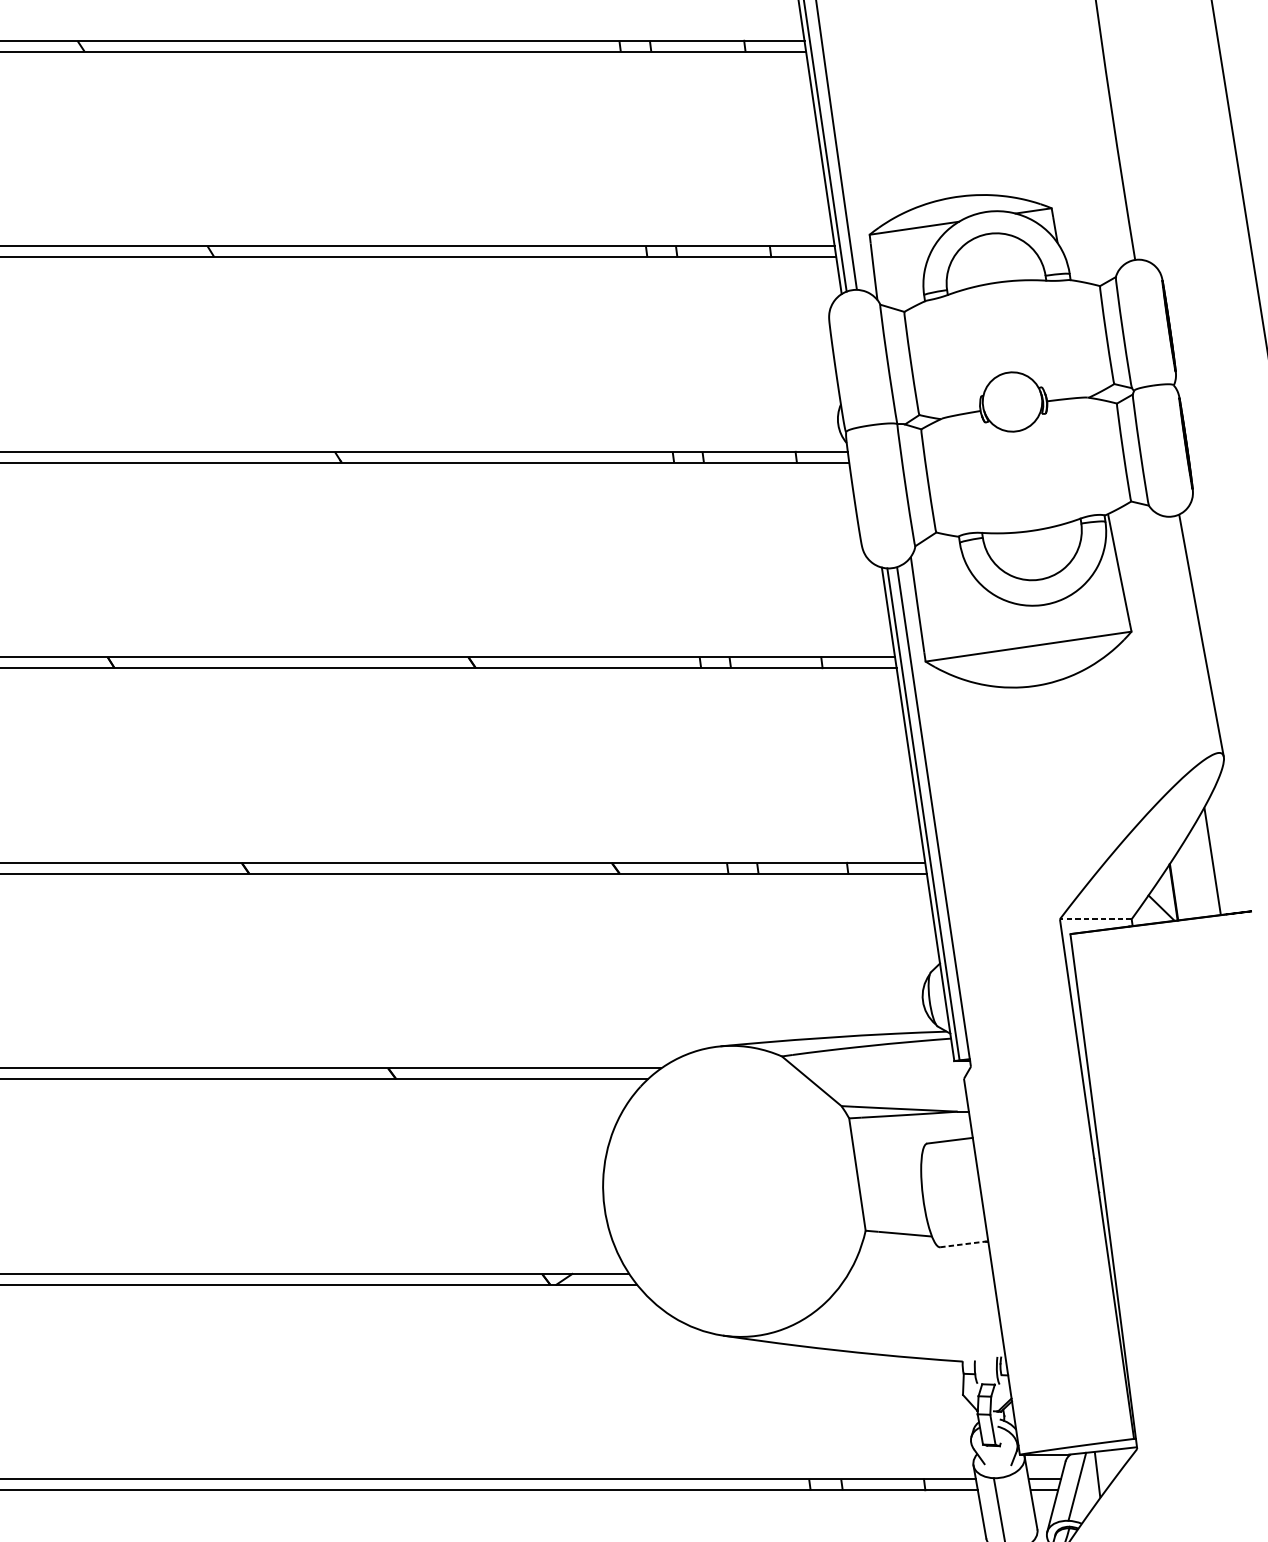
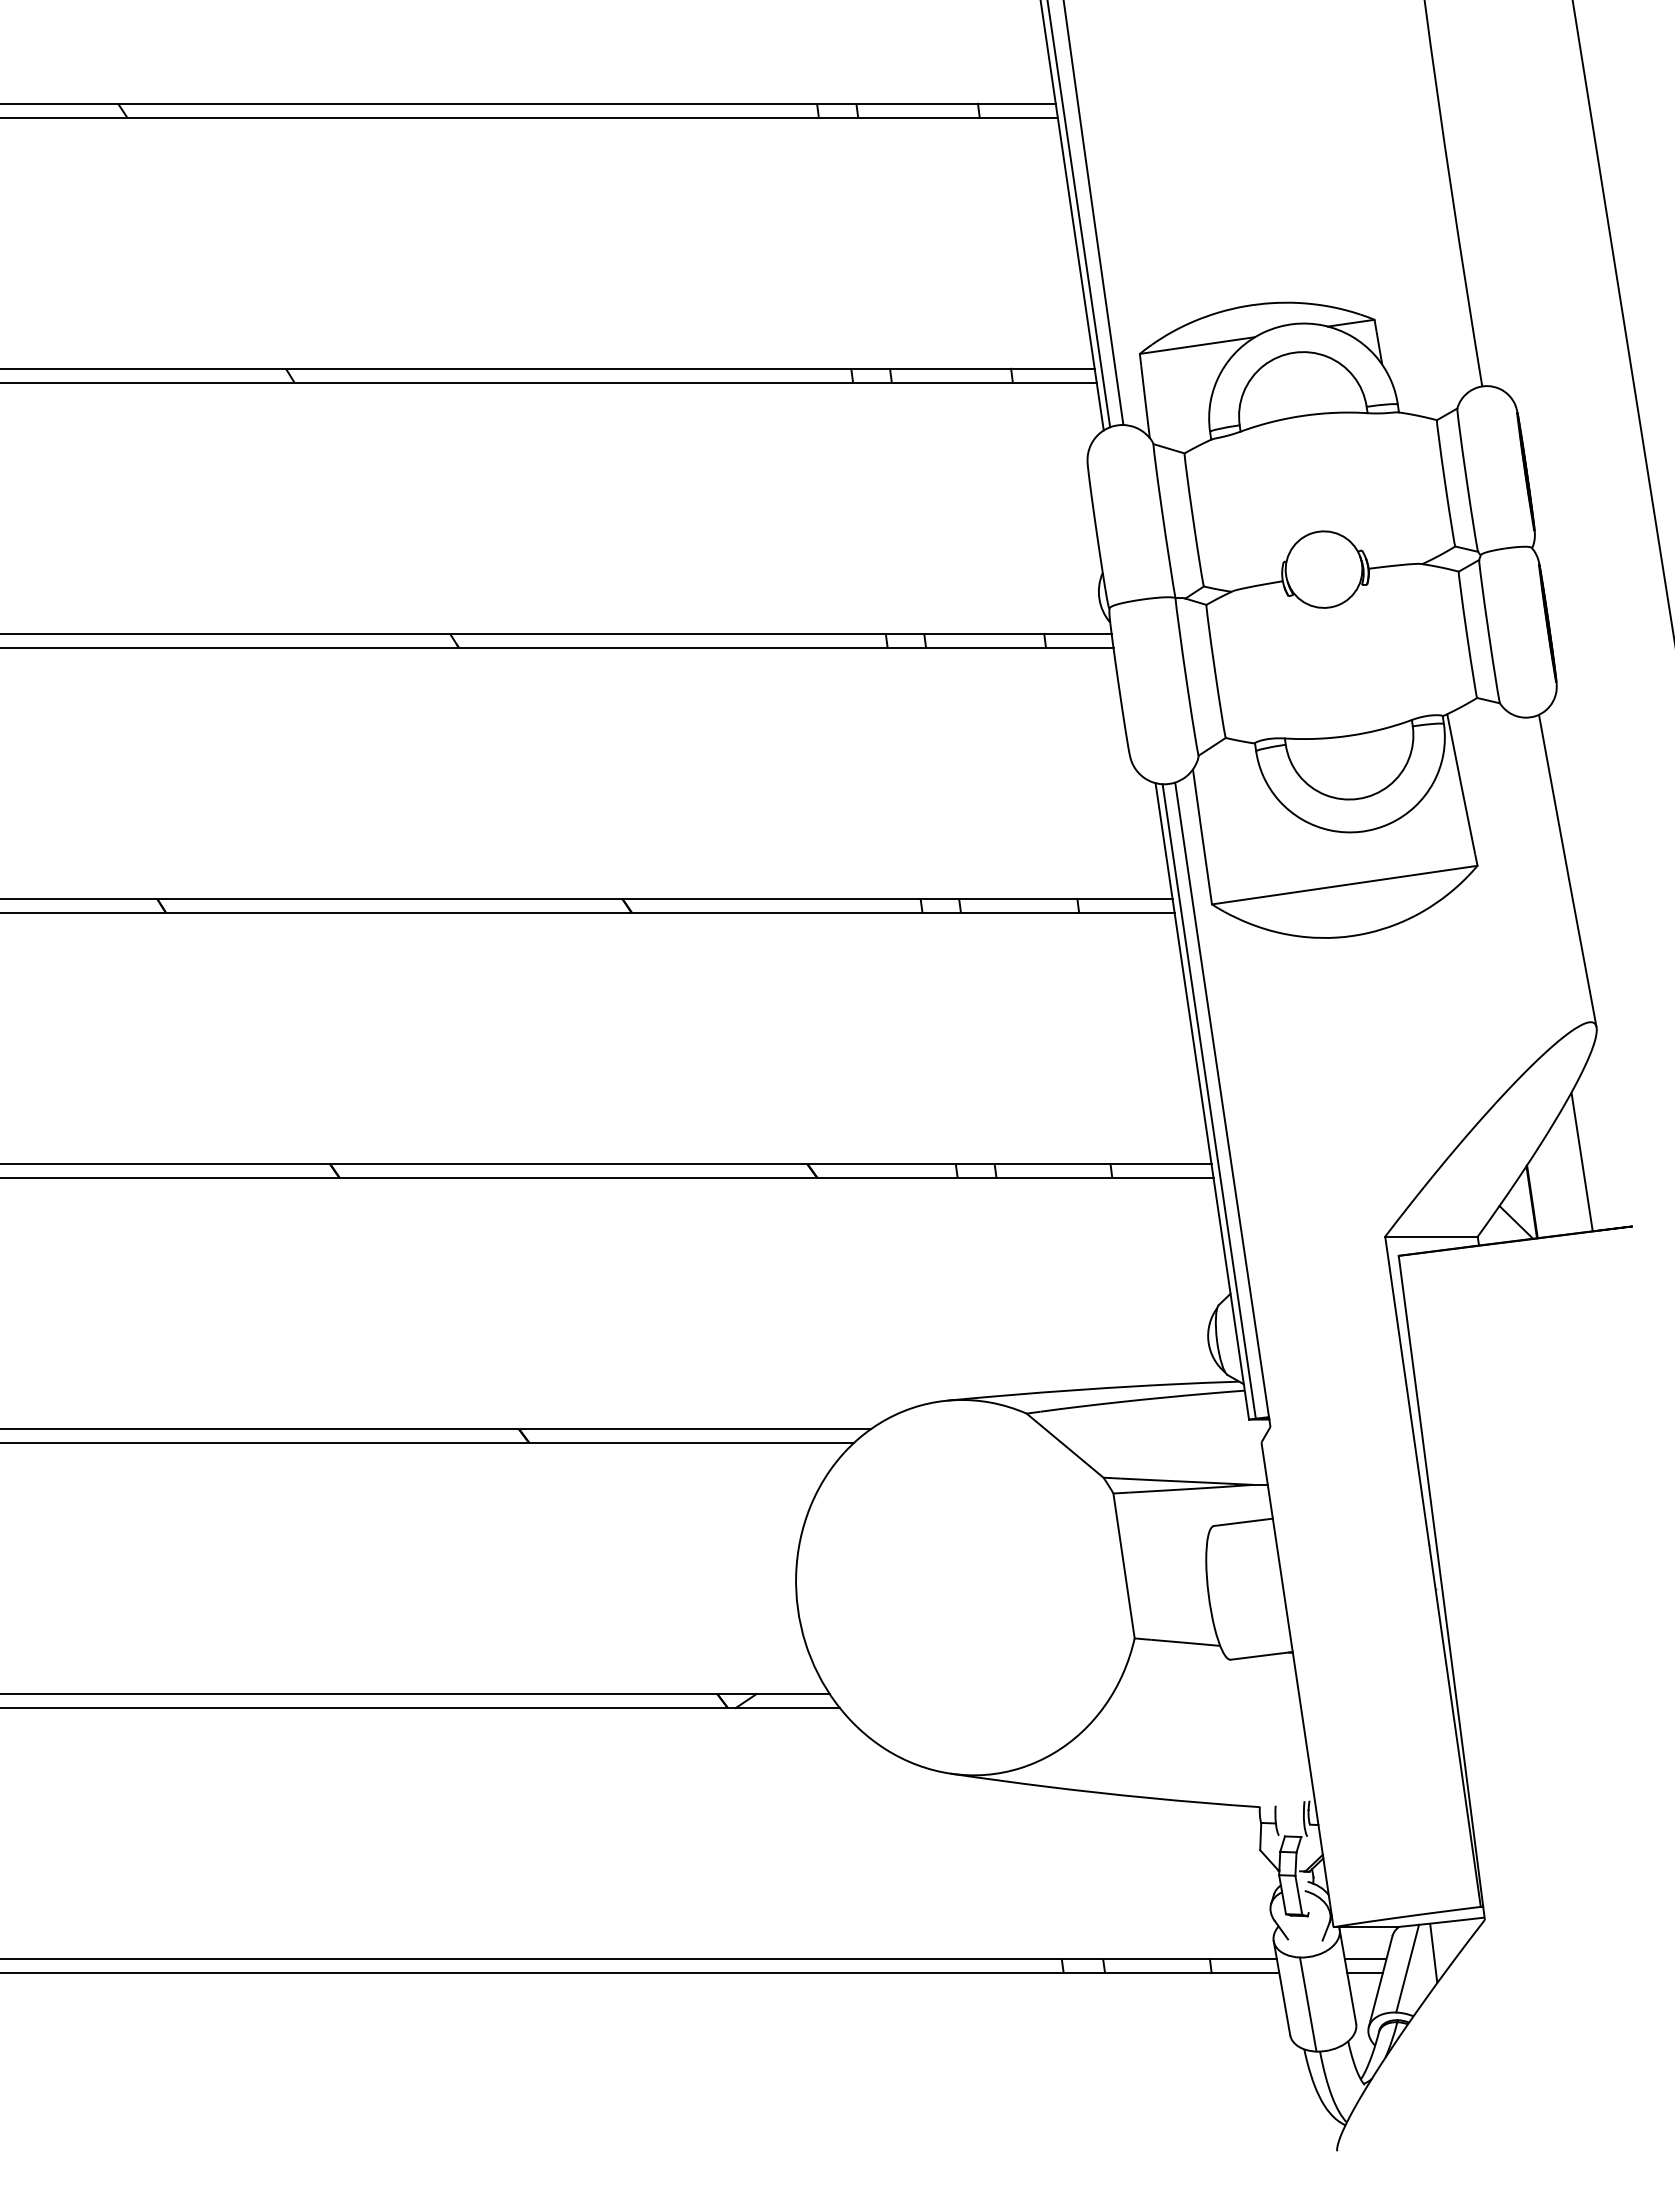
line: (1095, 919) -> (1430, 1236), dashed -> solid
line: (964, 1243) -> (1262, 1655), dashed -> solid

